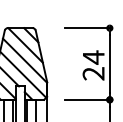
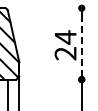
line: (87, 28) -> (59, 8), removed
line: (109, 64) -> (81, 44), solid -> dashed
line: (87, 99) -> (59, 79), removed

